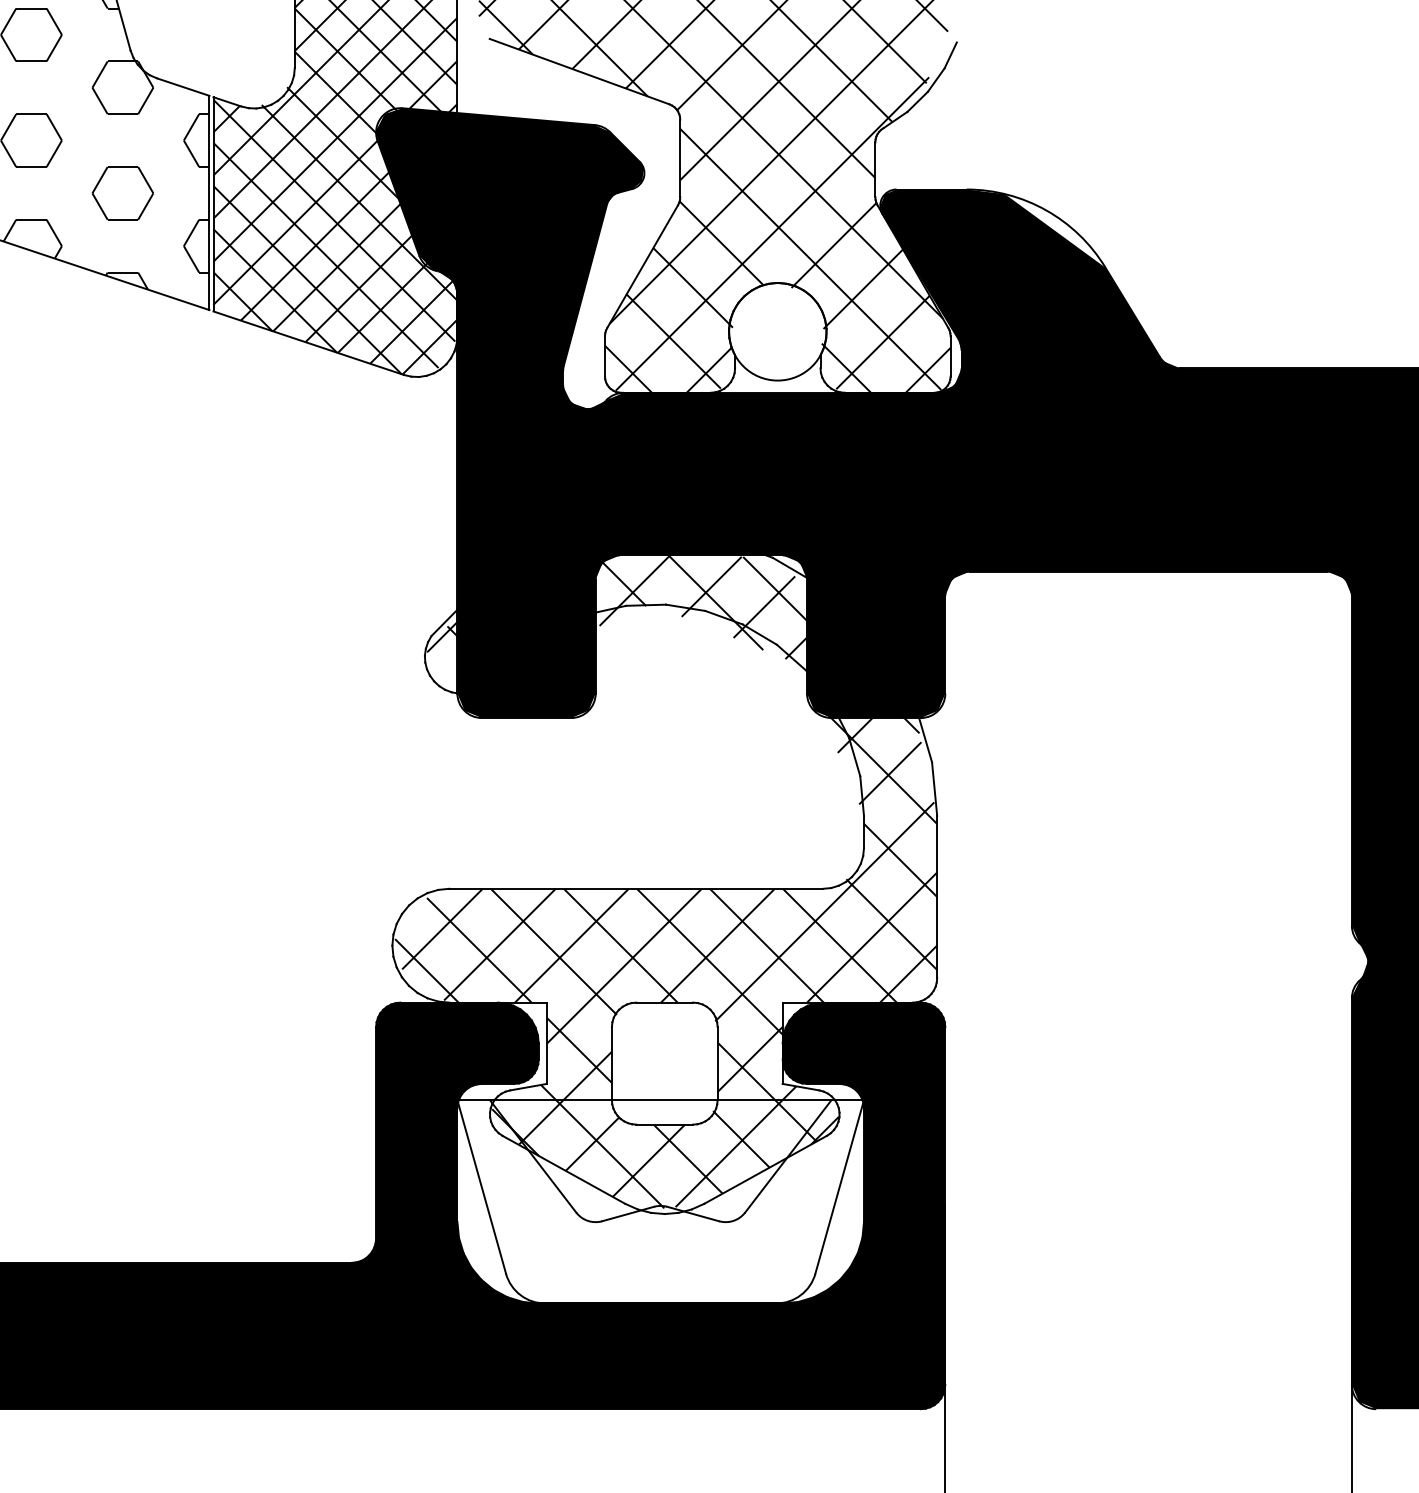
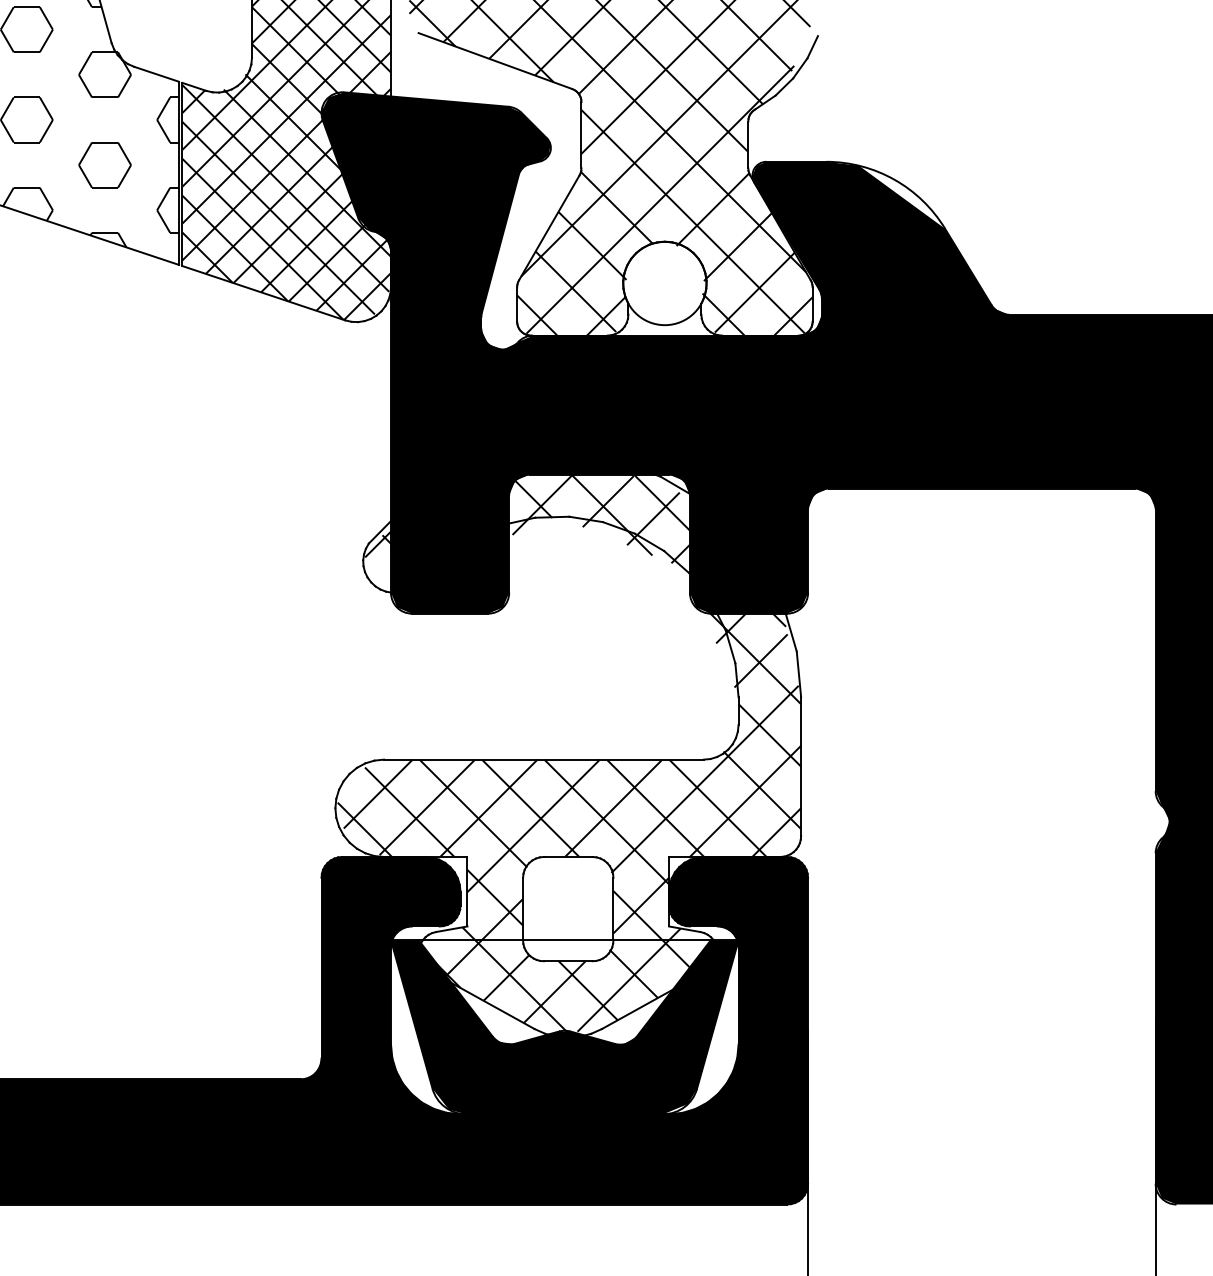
fill: (660, 1201) -> (564, 1026), added

